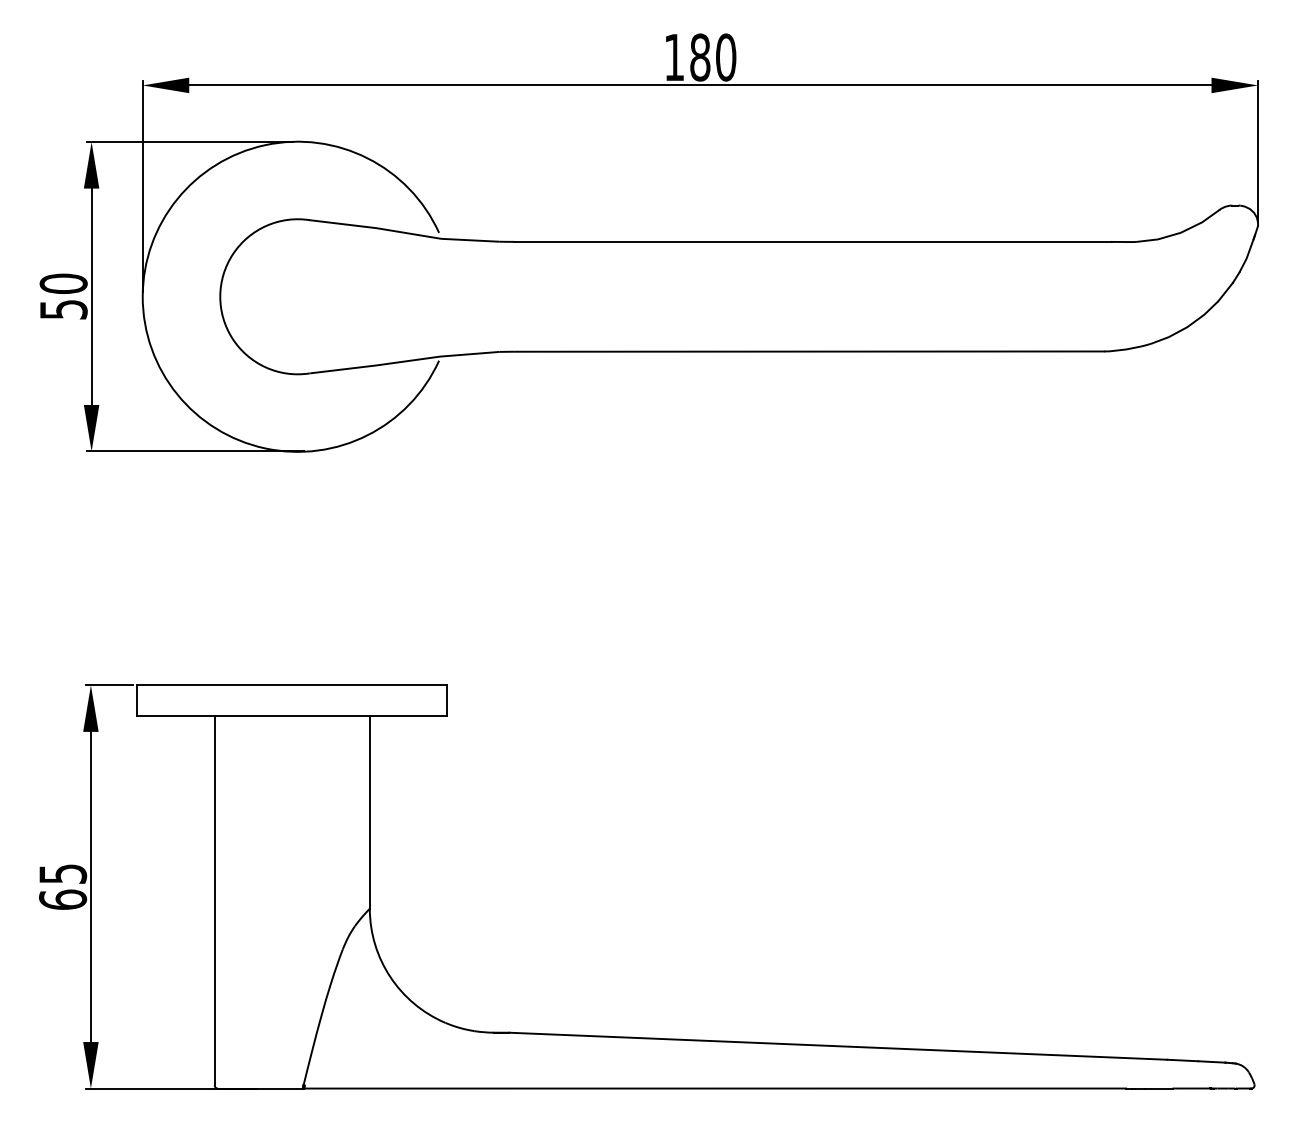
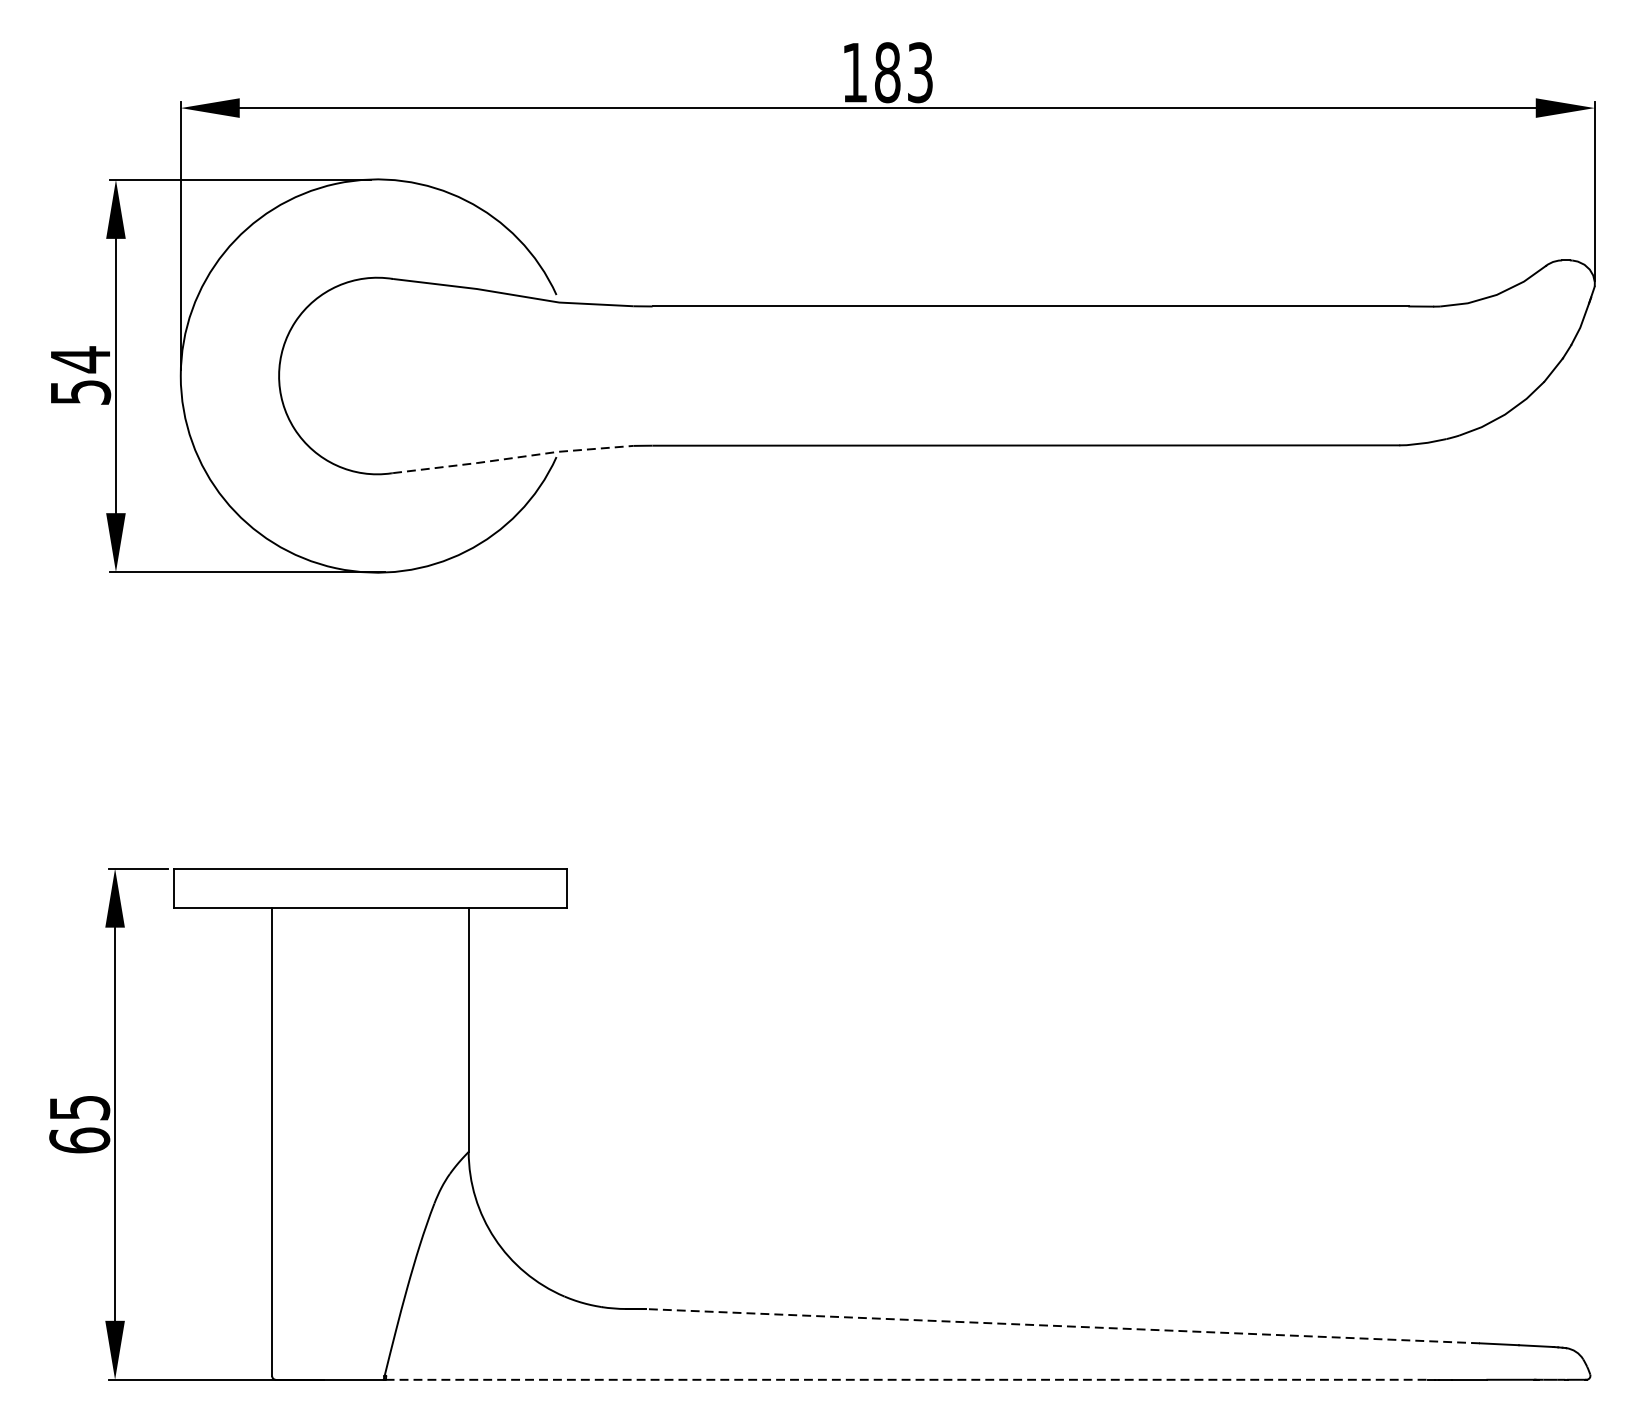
text: (726, 57) -> (920, 72), 180 -> 183
text: (63, 283) -> (80, 359), 50 -> 54
line: (404, 361) -> (512, 458), solid -> dashed
line: (837, 1046) -> (1061, 1326), solid -> dashed
line: (715, 1088) -> (906, 1379), solid -> dashed

